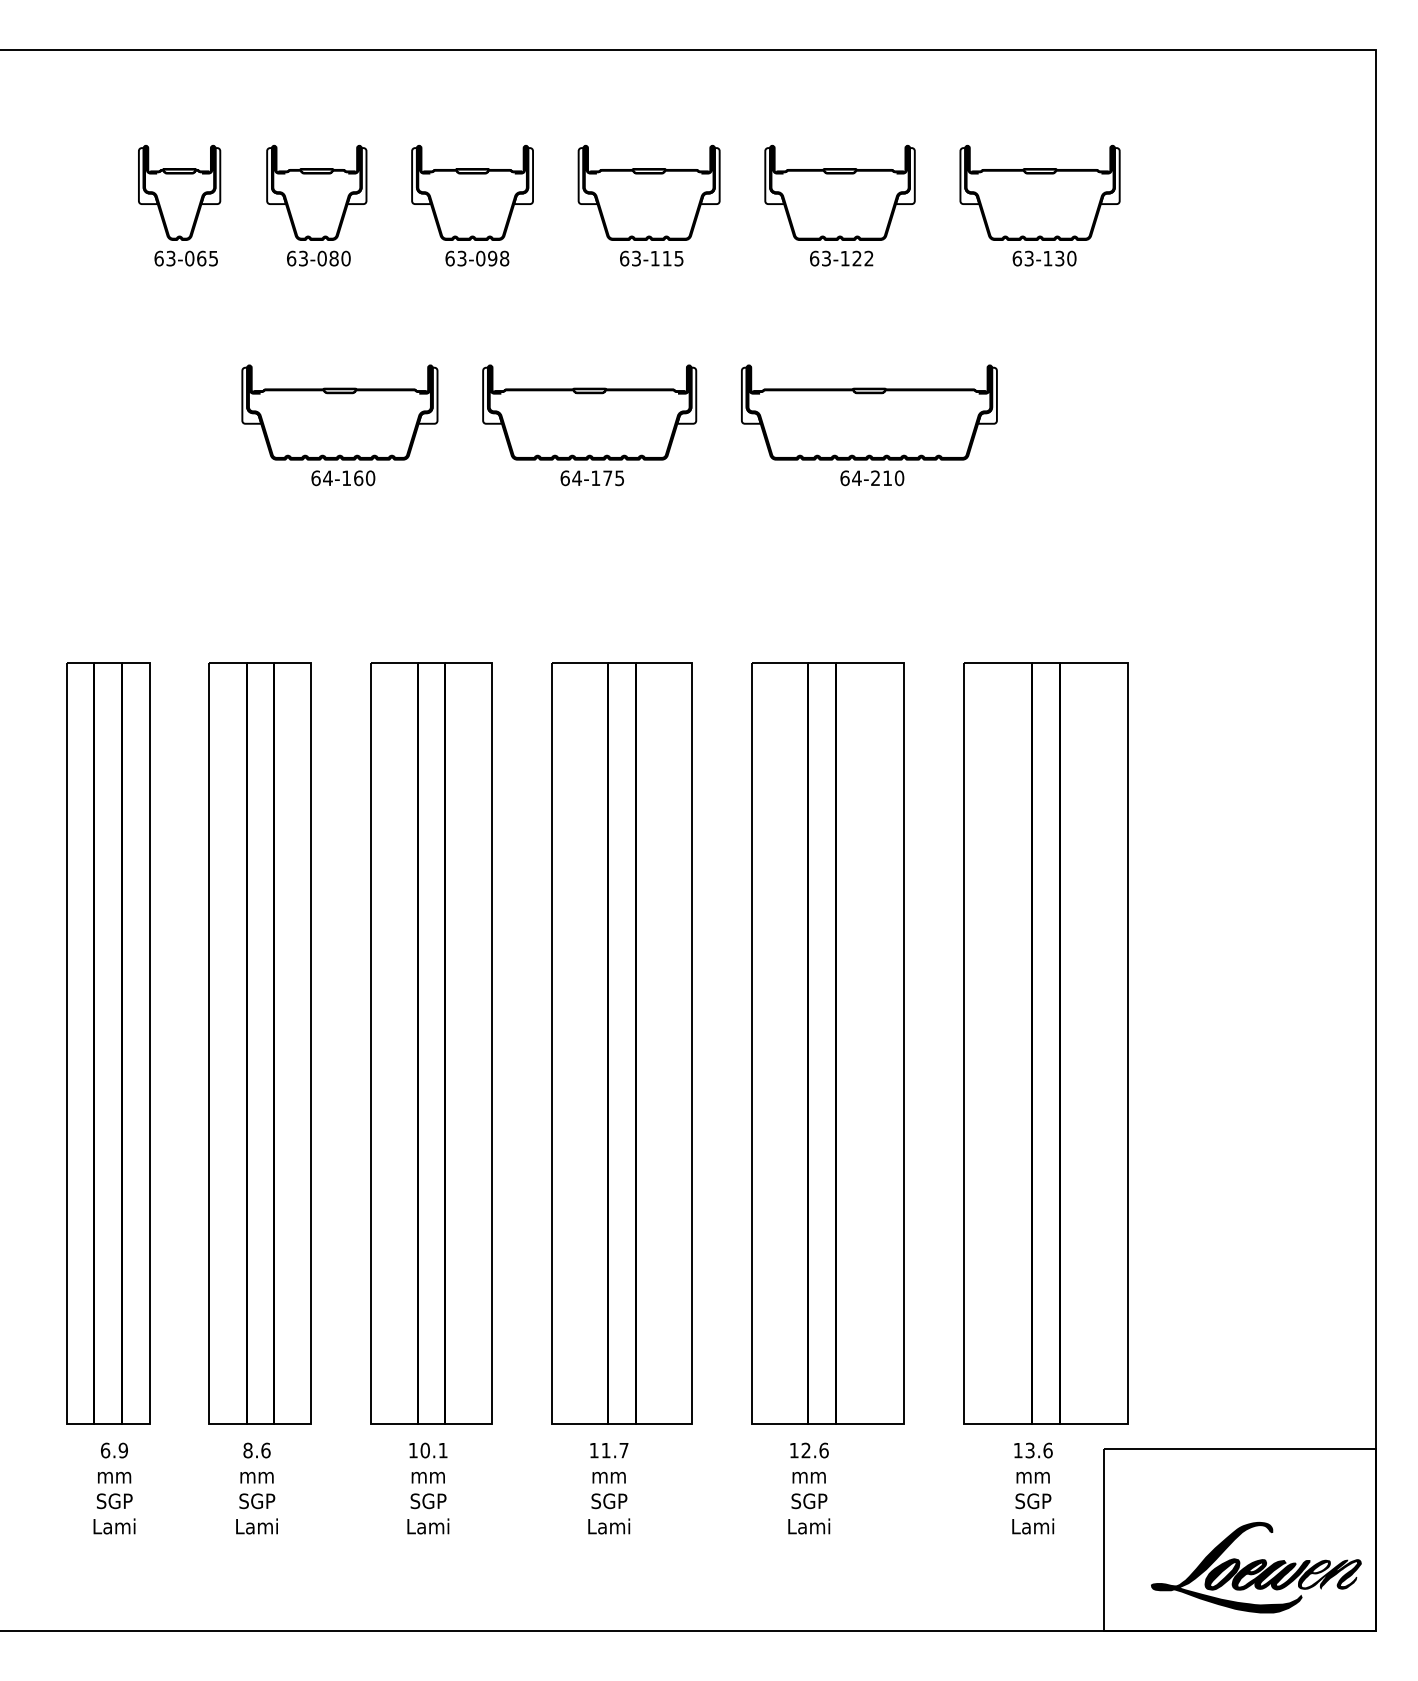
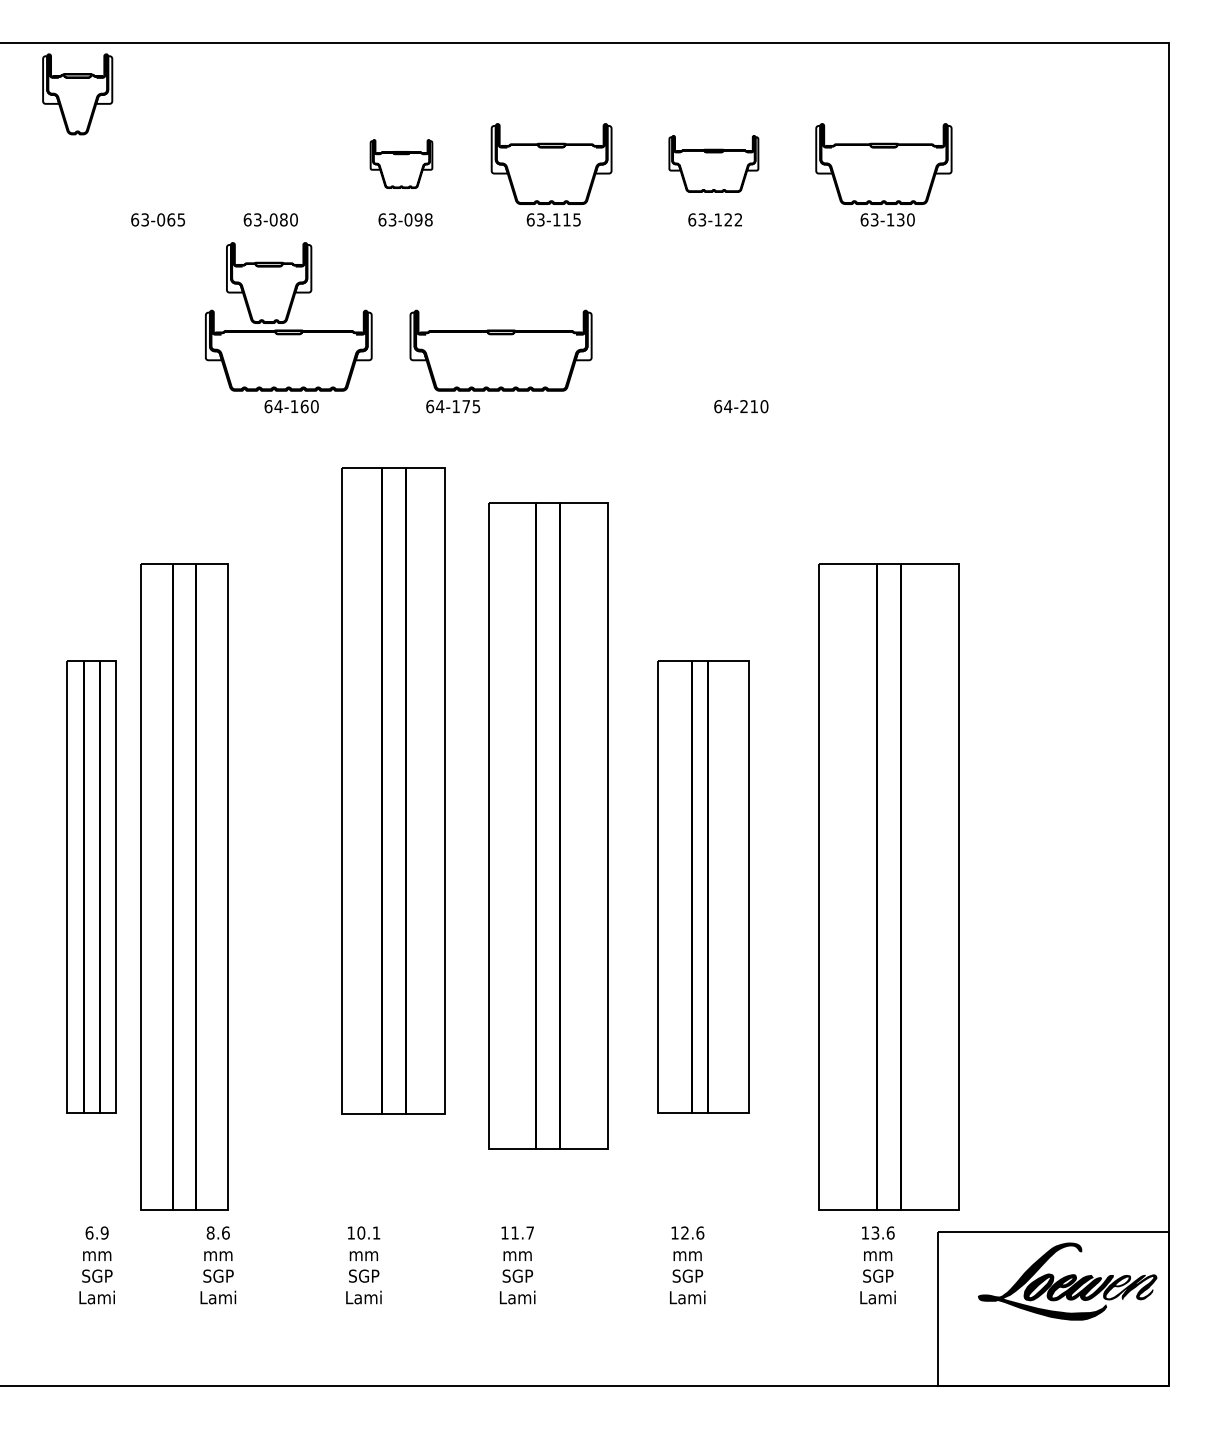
part: (179, 192) -> (77, 94), moved
part: (316, 192) -> (268, 282), moved
part: (472, 192) -> (401, 163), size x0.6
part: (839, 192) -> (713, 163), size x0.7
part: (869, 412) -> (738, 350), removed
text: (591, 478) -> (452, 406), moved
part: (108, 1043) -> (92, 887), size x0.7
part: (259, 1043) -> (183, 887), moved
part: (431, 1043) -> (393, 791), moved
part: (621, 1043) -> (547, 825), moved
part: (827, 1043) -> (703, 887), size x0.7
part: (1256, 1567) -> (1067, 1281), moved

